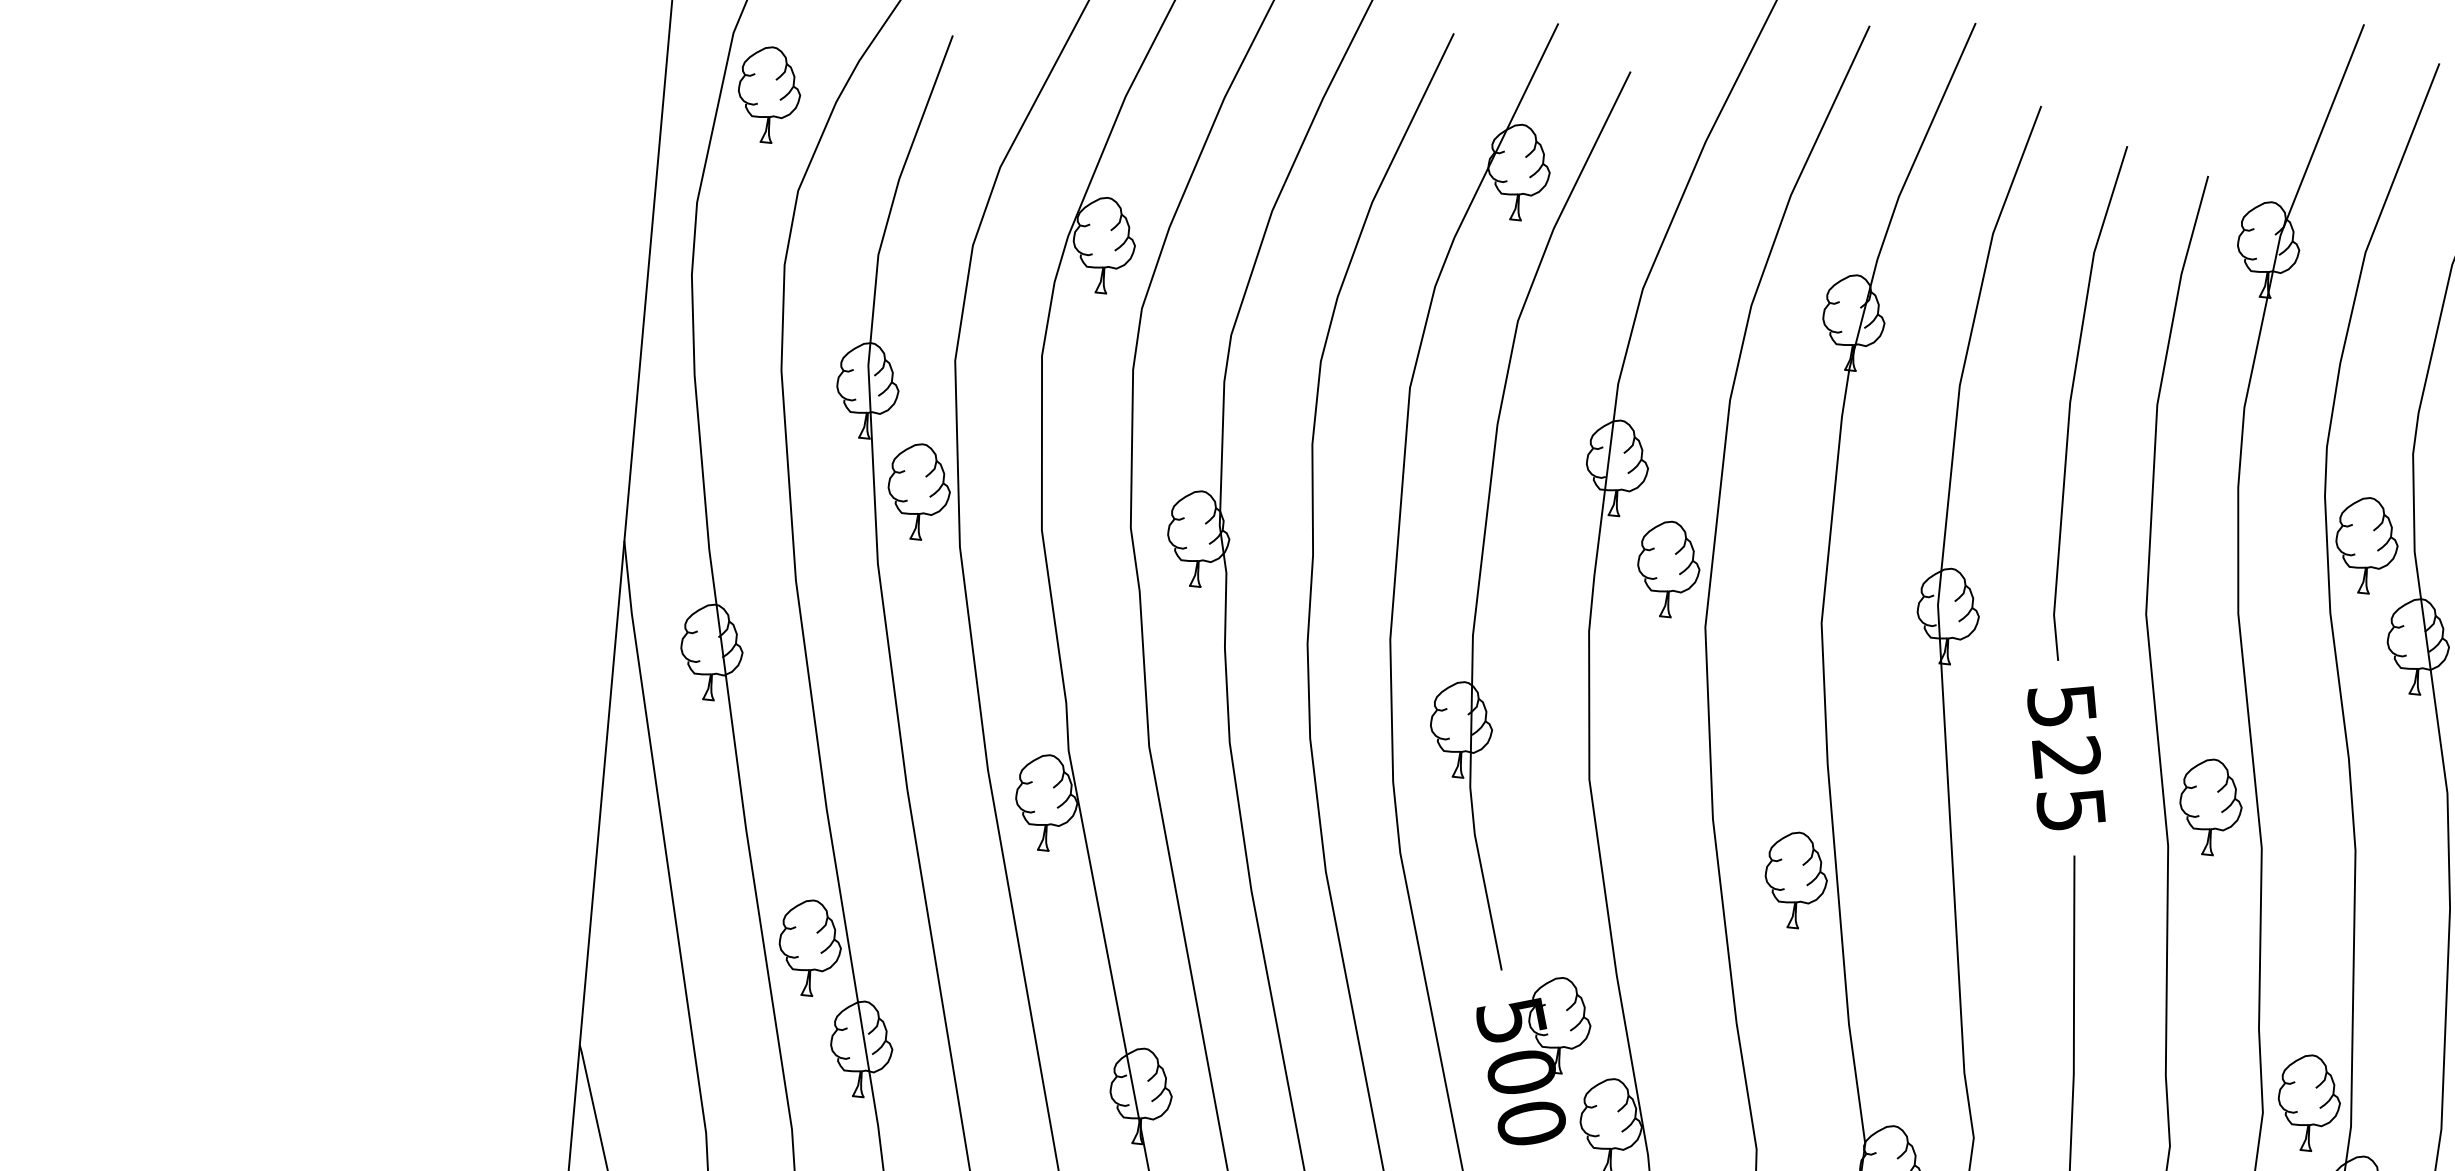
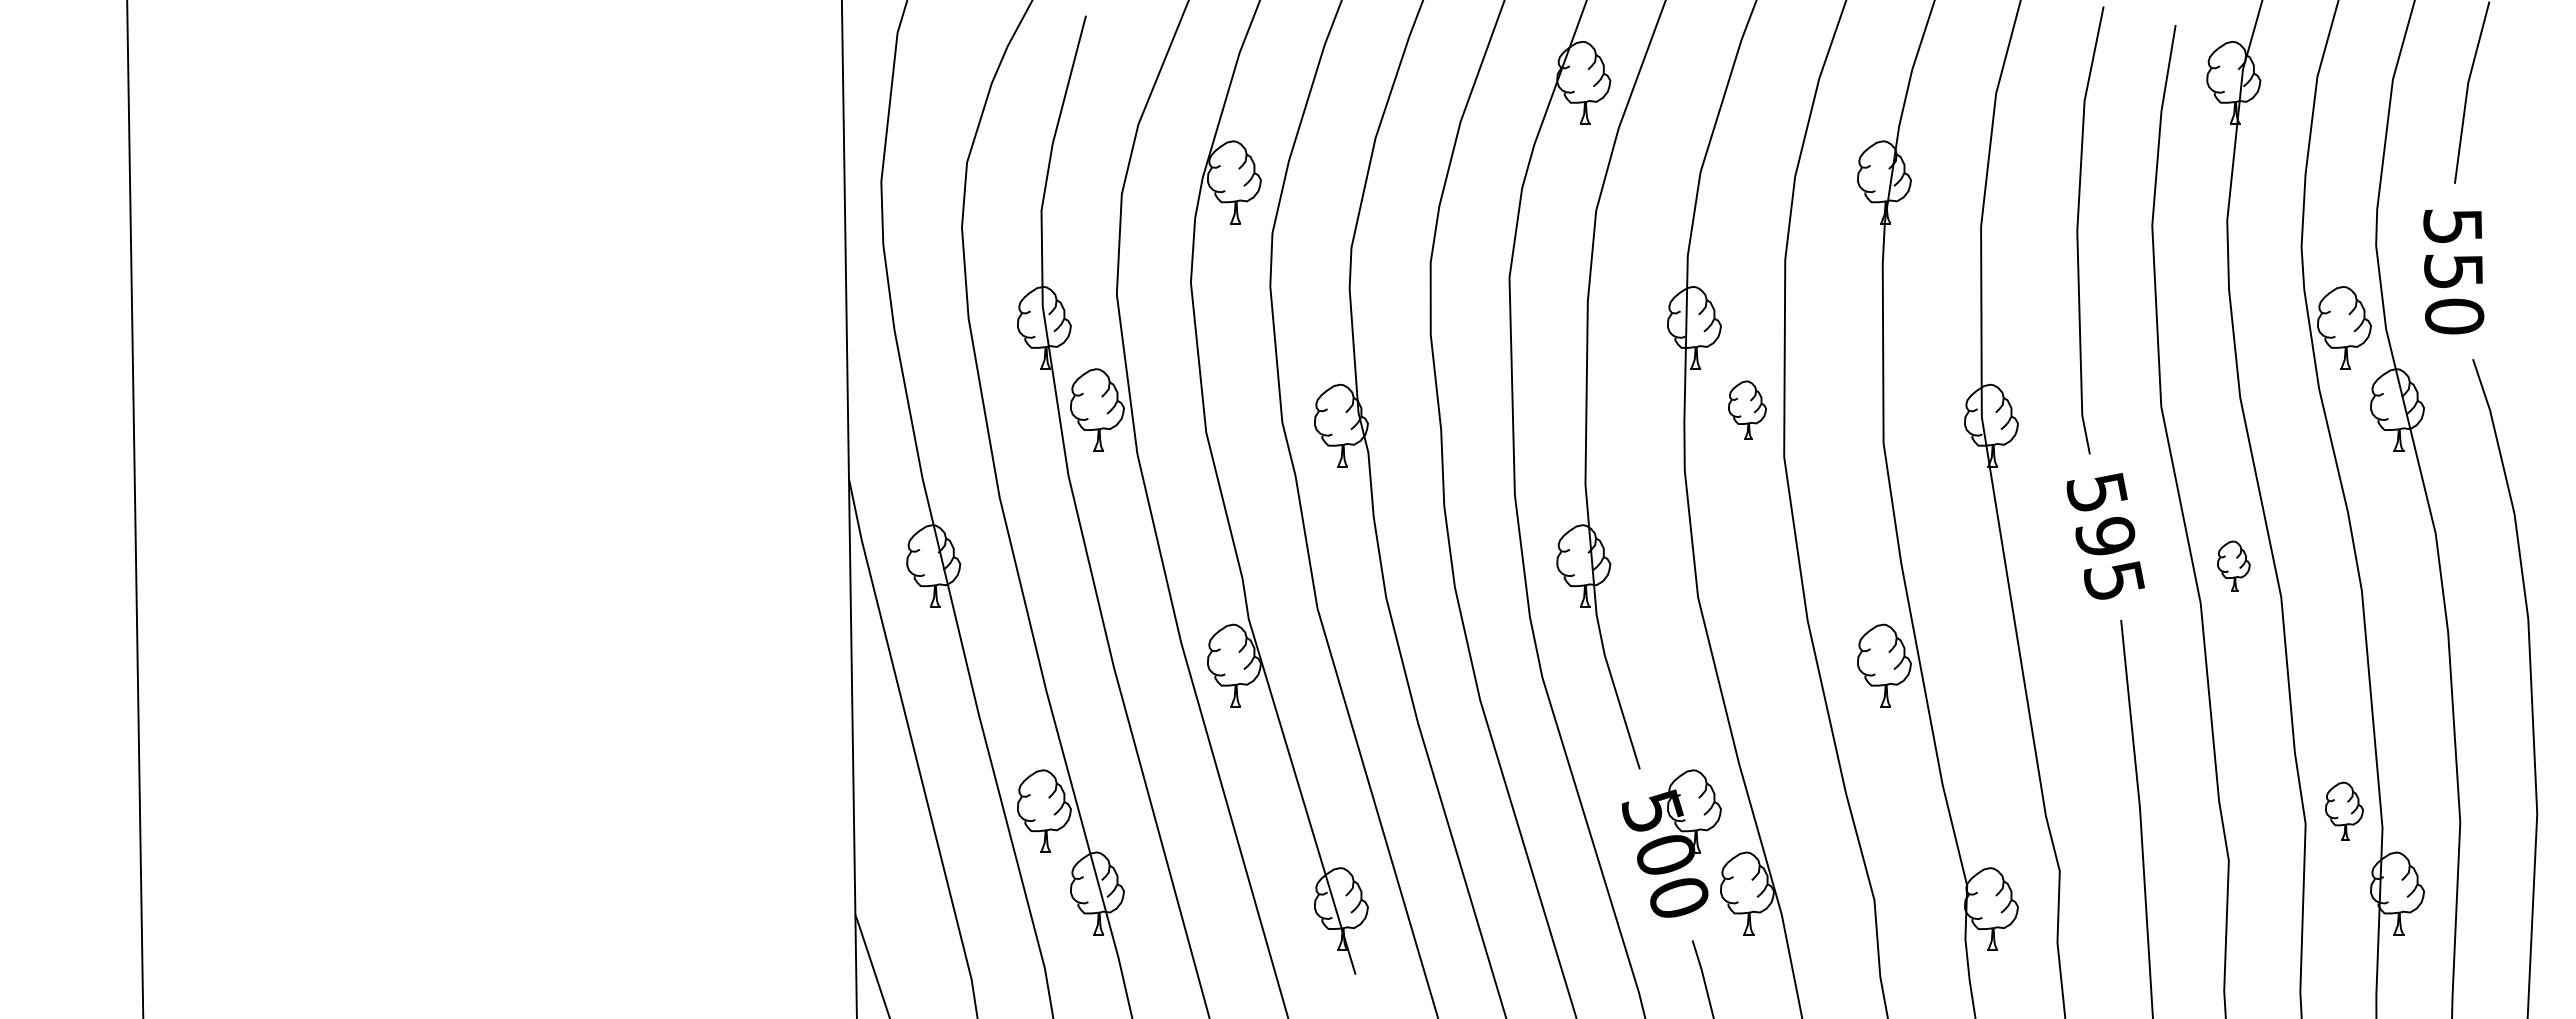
part: (769, 94) -> (933, 82), removed
part: (1668, 568) -> (1747, 409), size x0.7
text: (2065, 757) -> (2104, 536), 525 -> 595
part: (2210, 806) -> (2233, 565), size x0.6
part: (2309, 1103) -> (2344, 811), size x0.7

